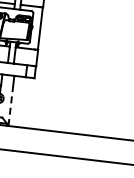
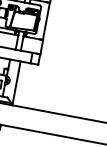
line: (10, 106) -> (15, 88), dashed -> solid

